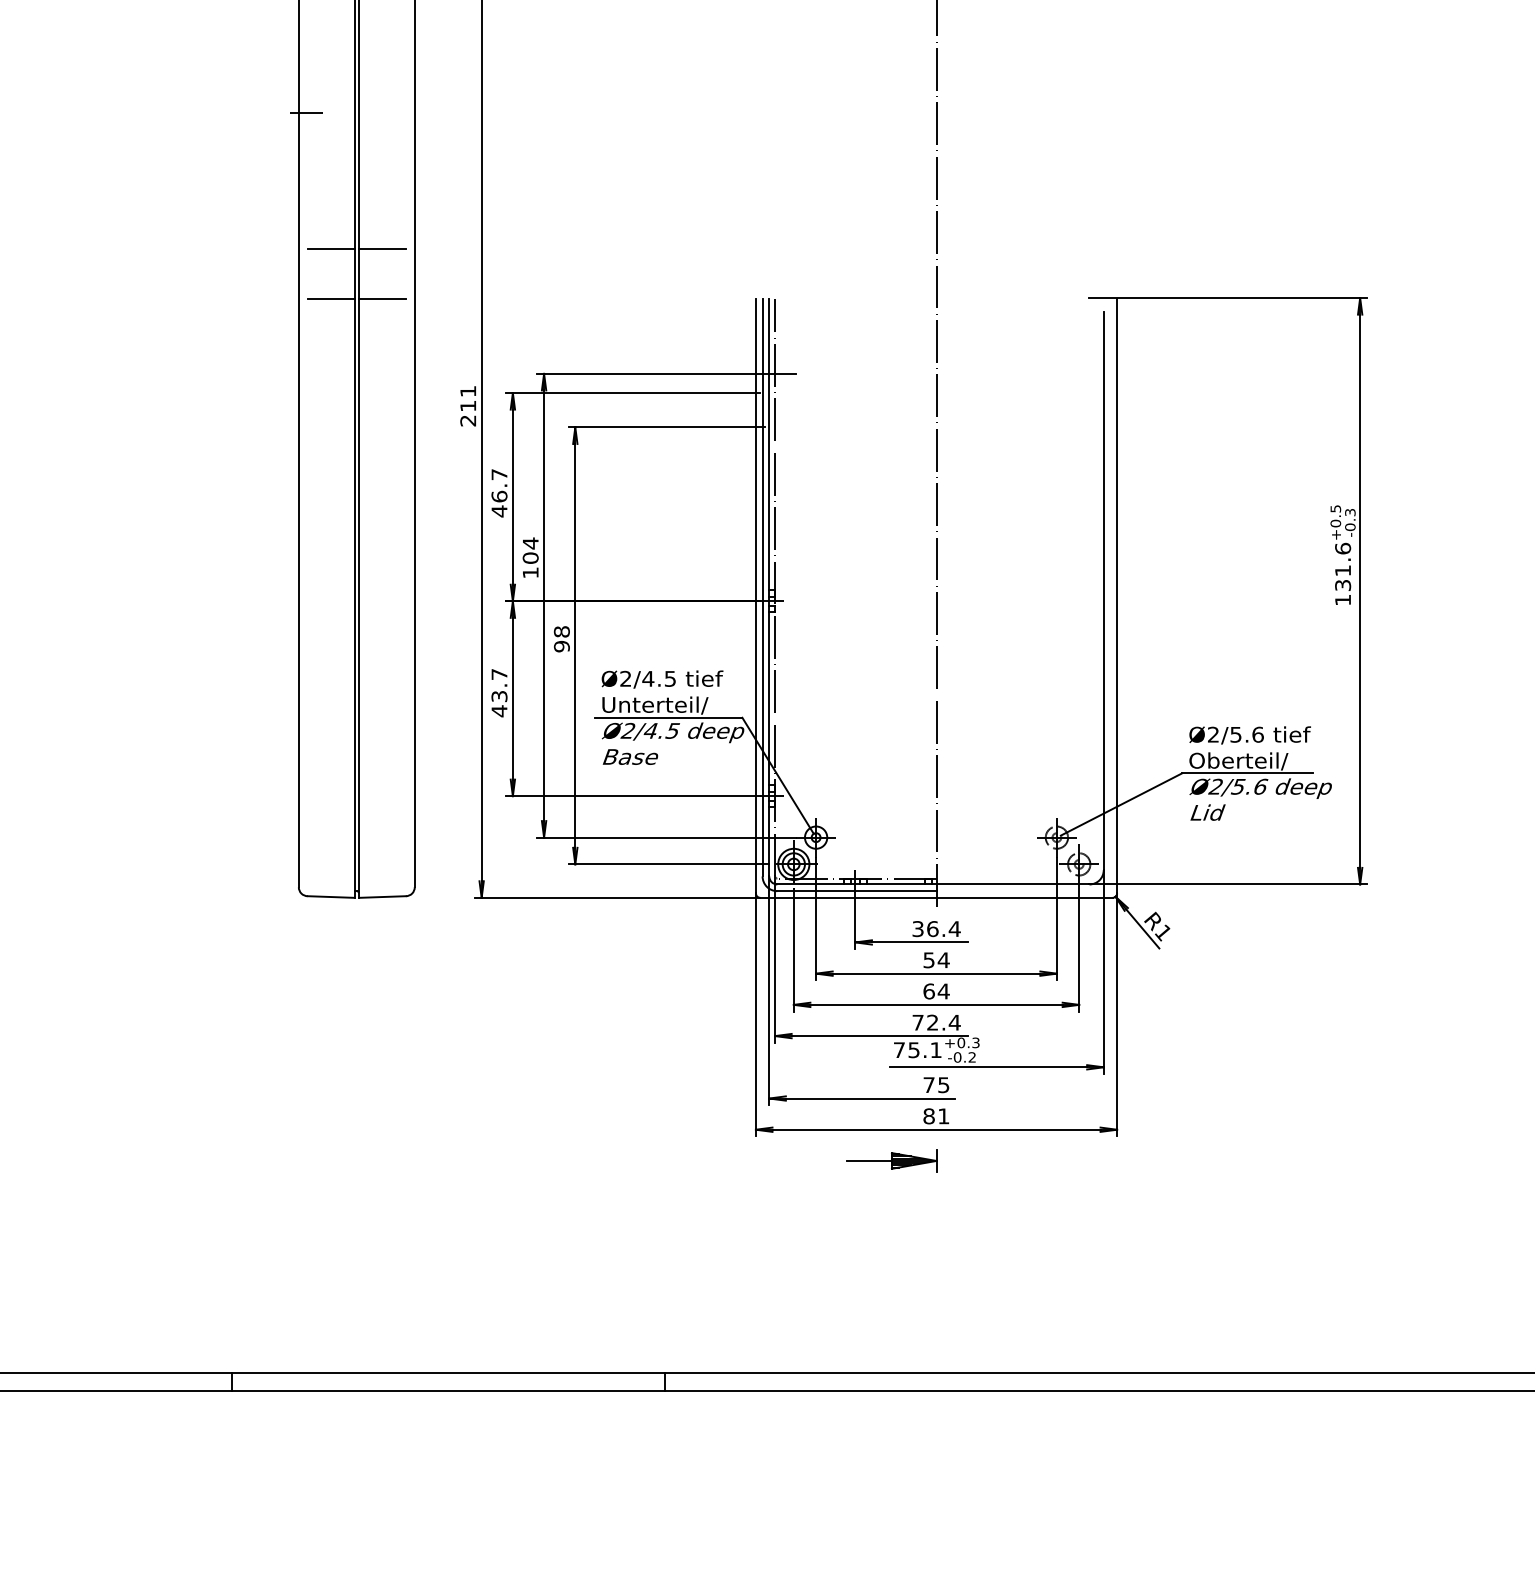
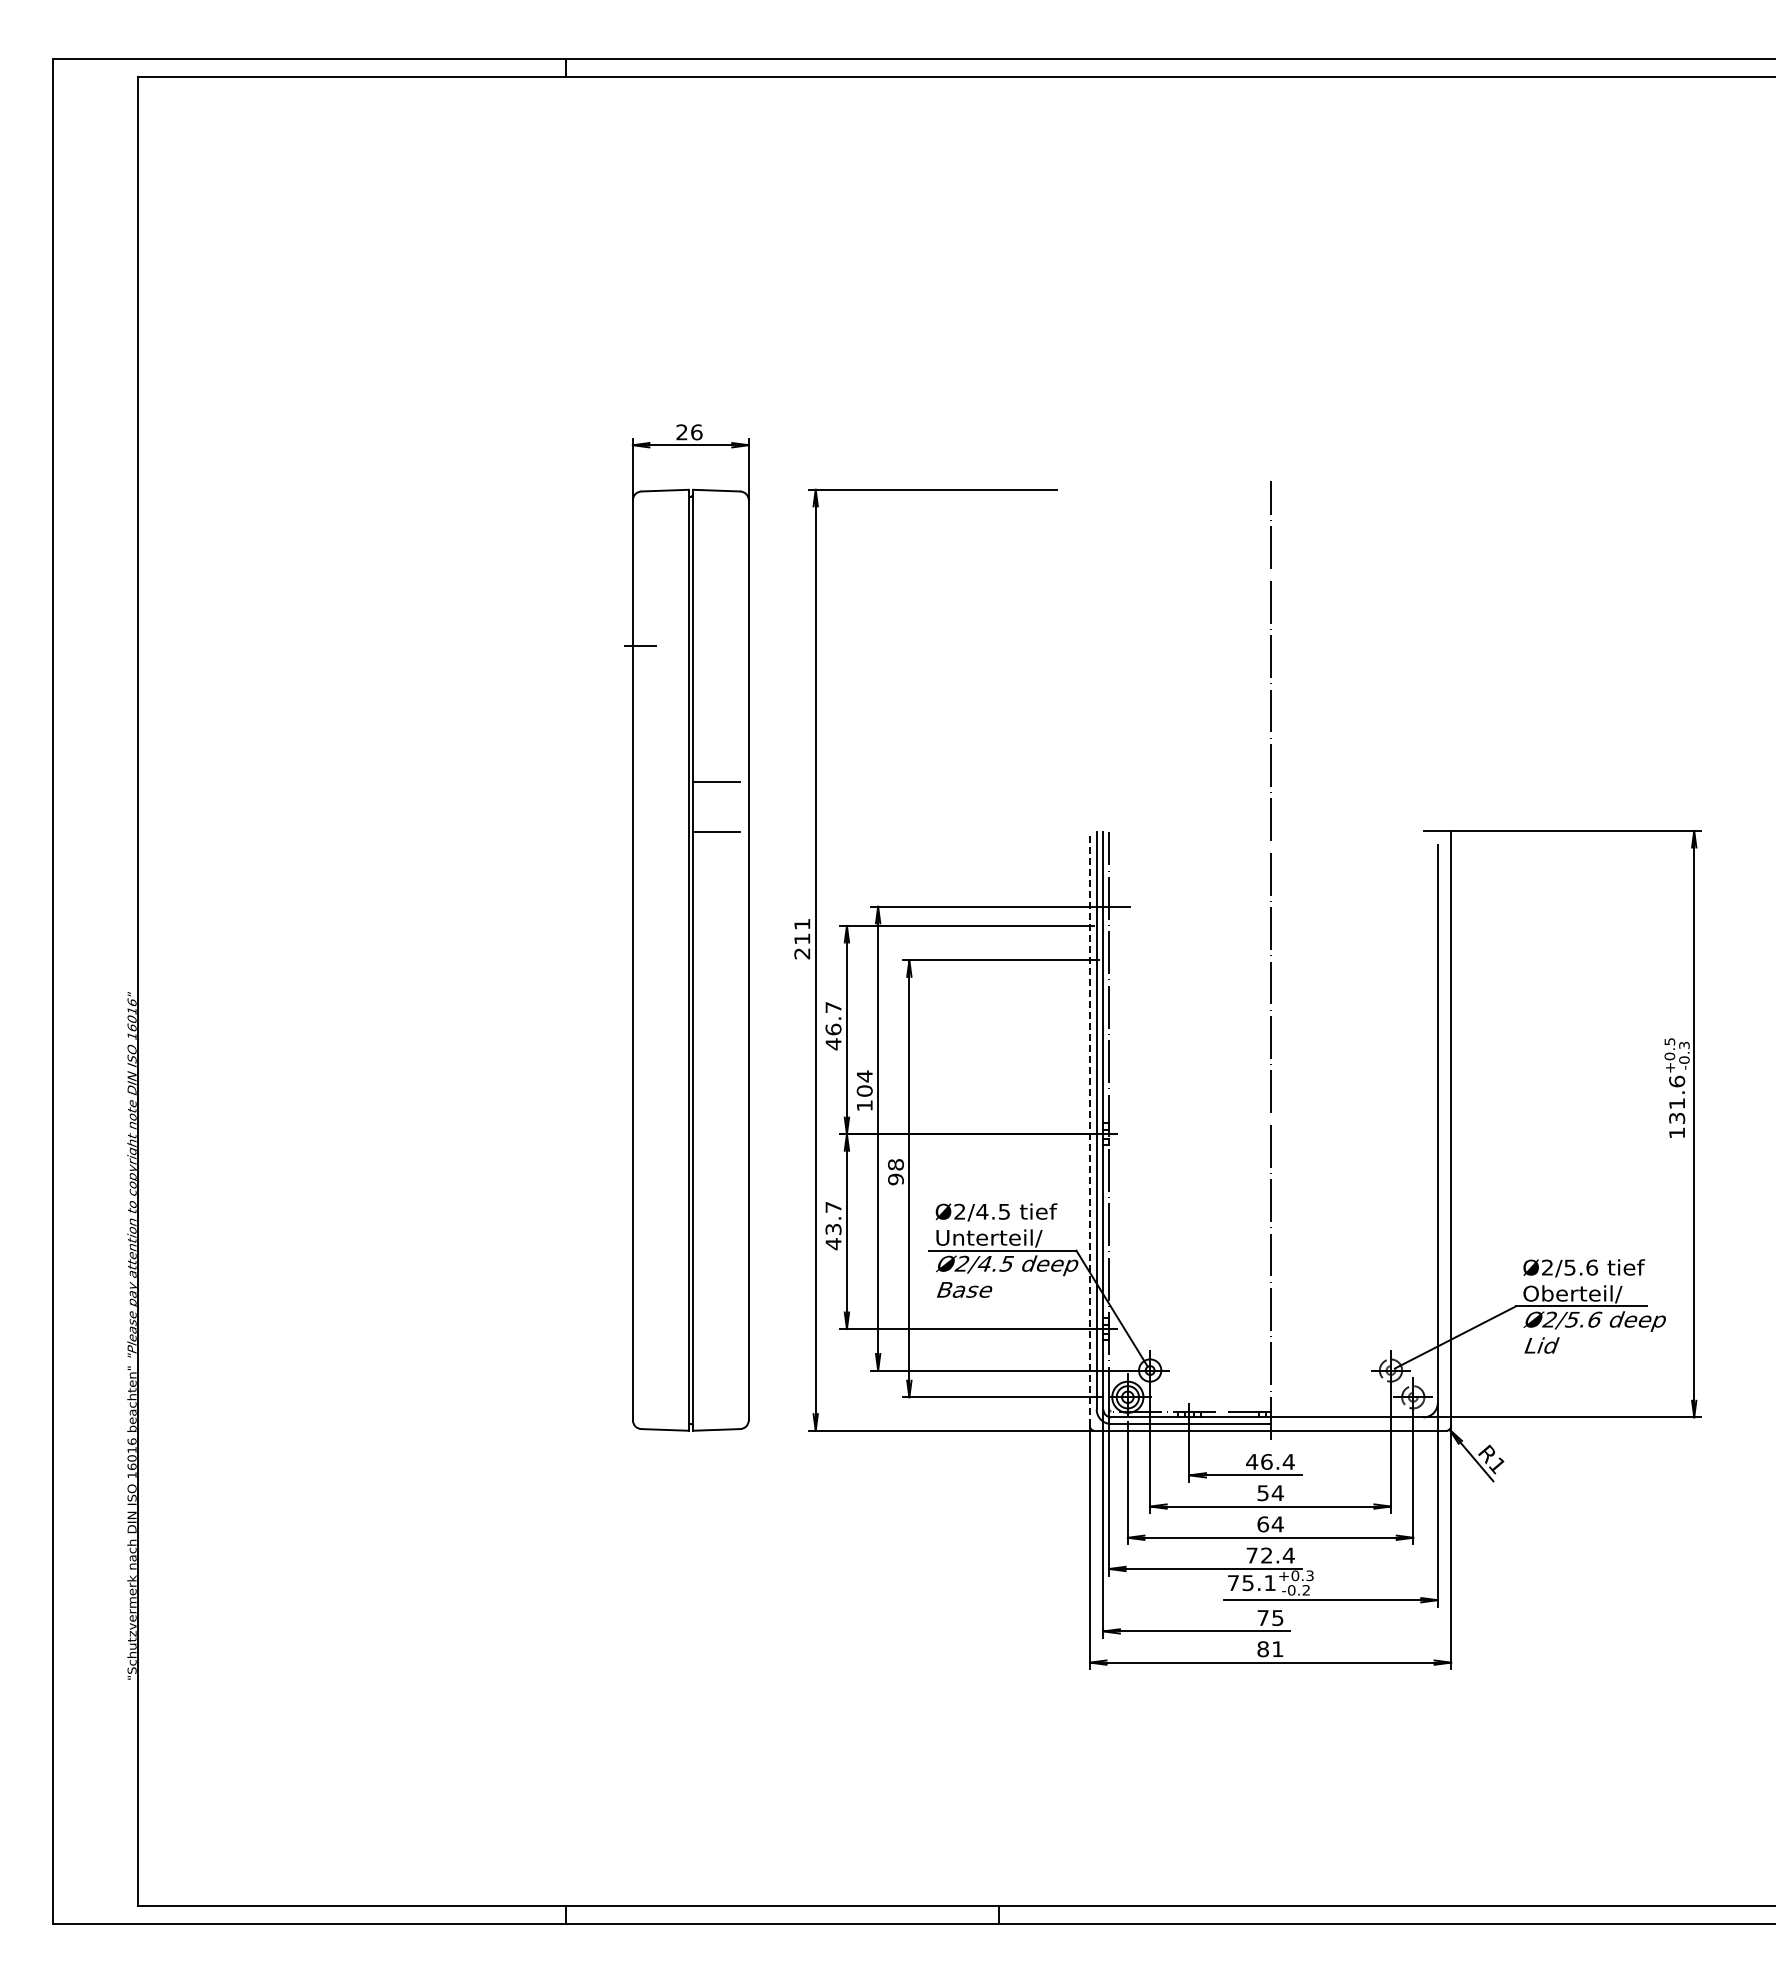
line: (330, 249) -> (664, 782), removed
line: (330, 299) -> (664, 832), removed
line: (755, 595) -> (1089, 1128), solid -> dashed
text: (918, 928) -> (1252, 1461), 36.4 -> 46.4
part: (891, 1160) -> (1225, 1693), removed

